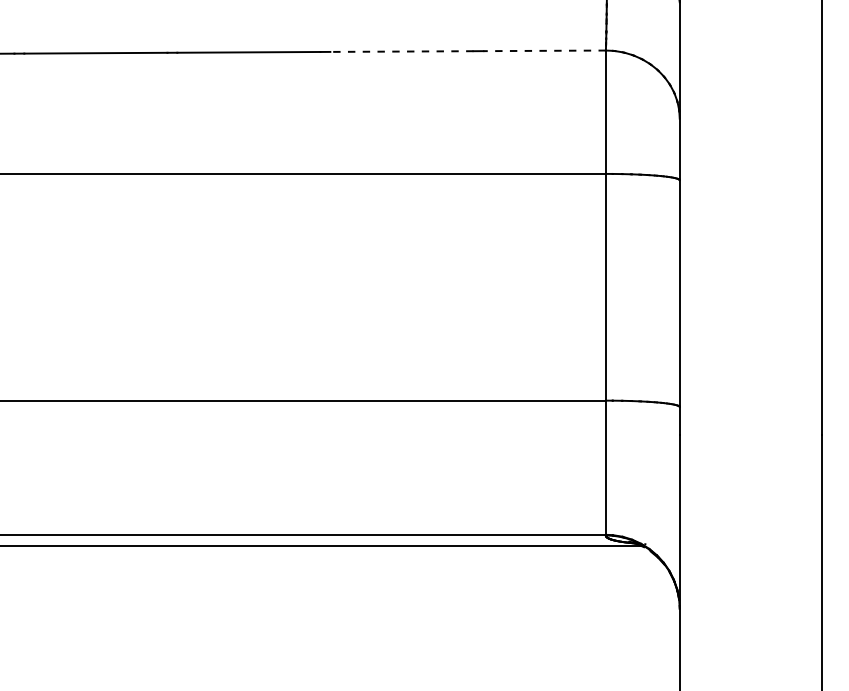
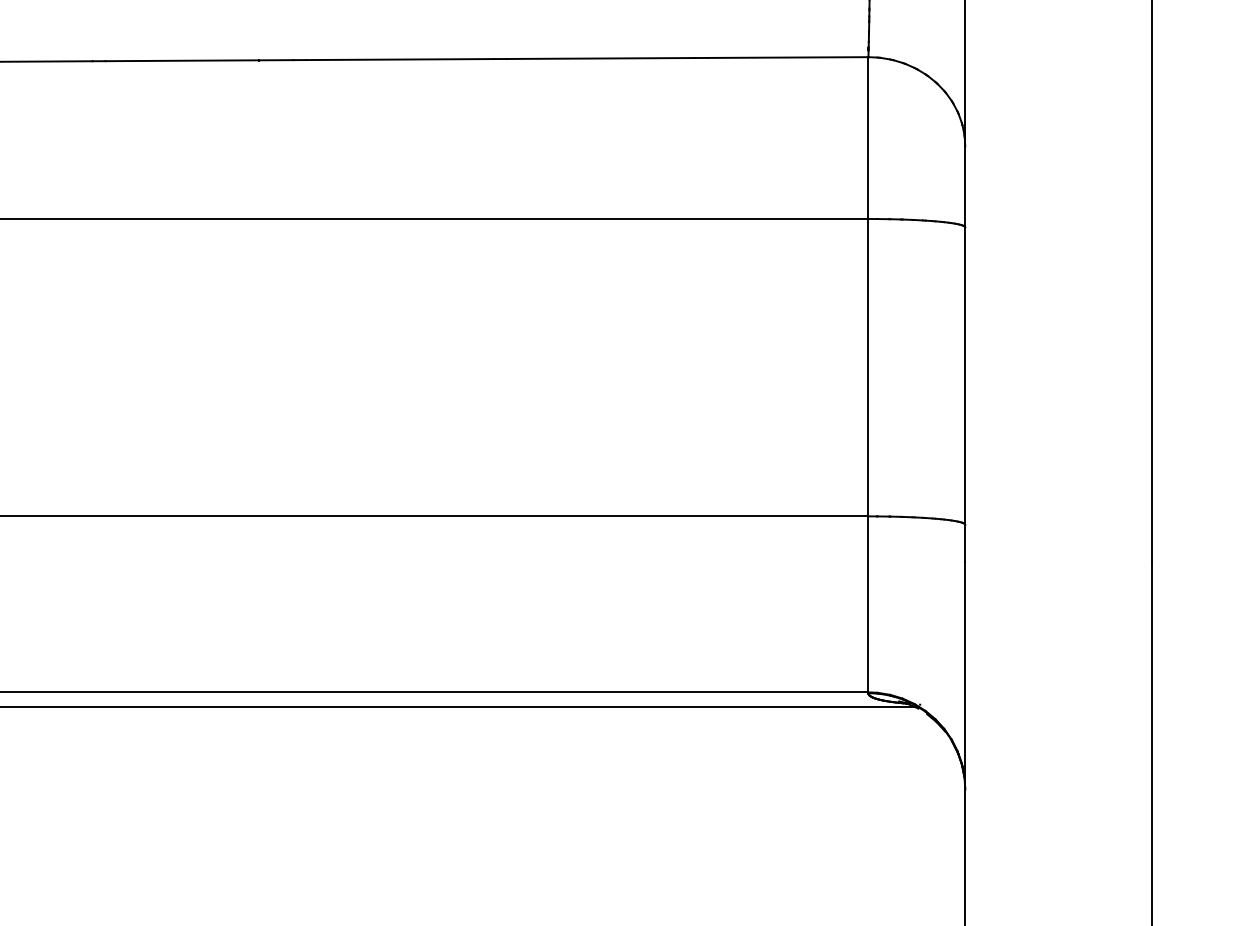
line: (544, 50) -> (787, 57), dashed -> solid
line: (401, 51) -> (600, 58), dashed -> solid

